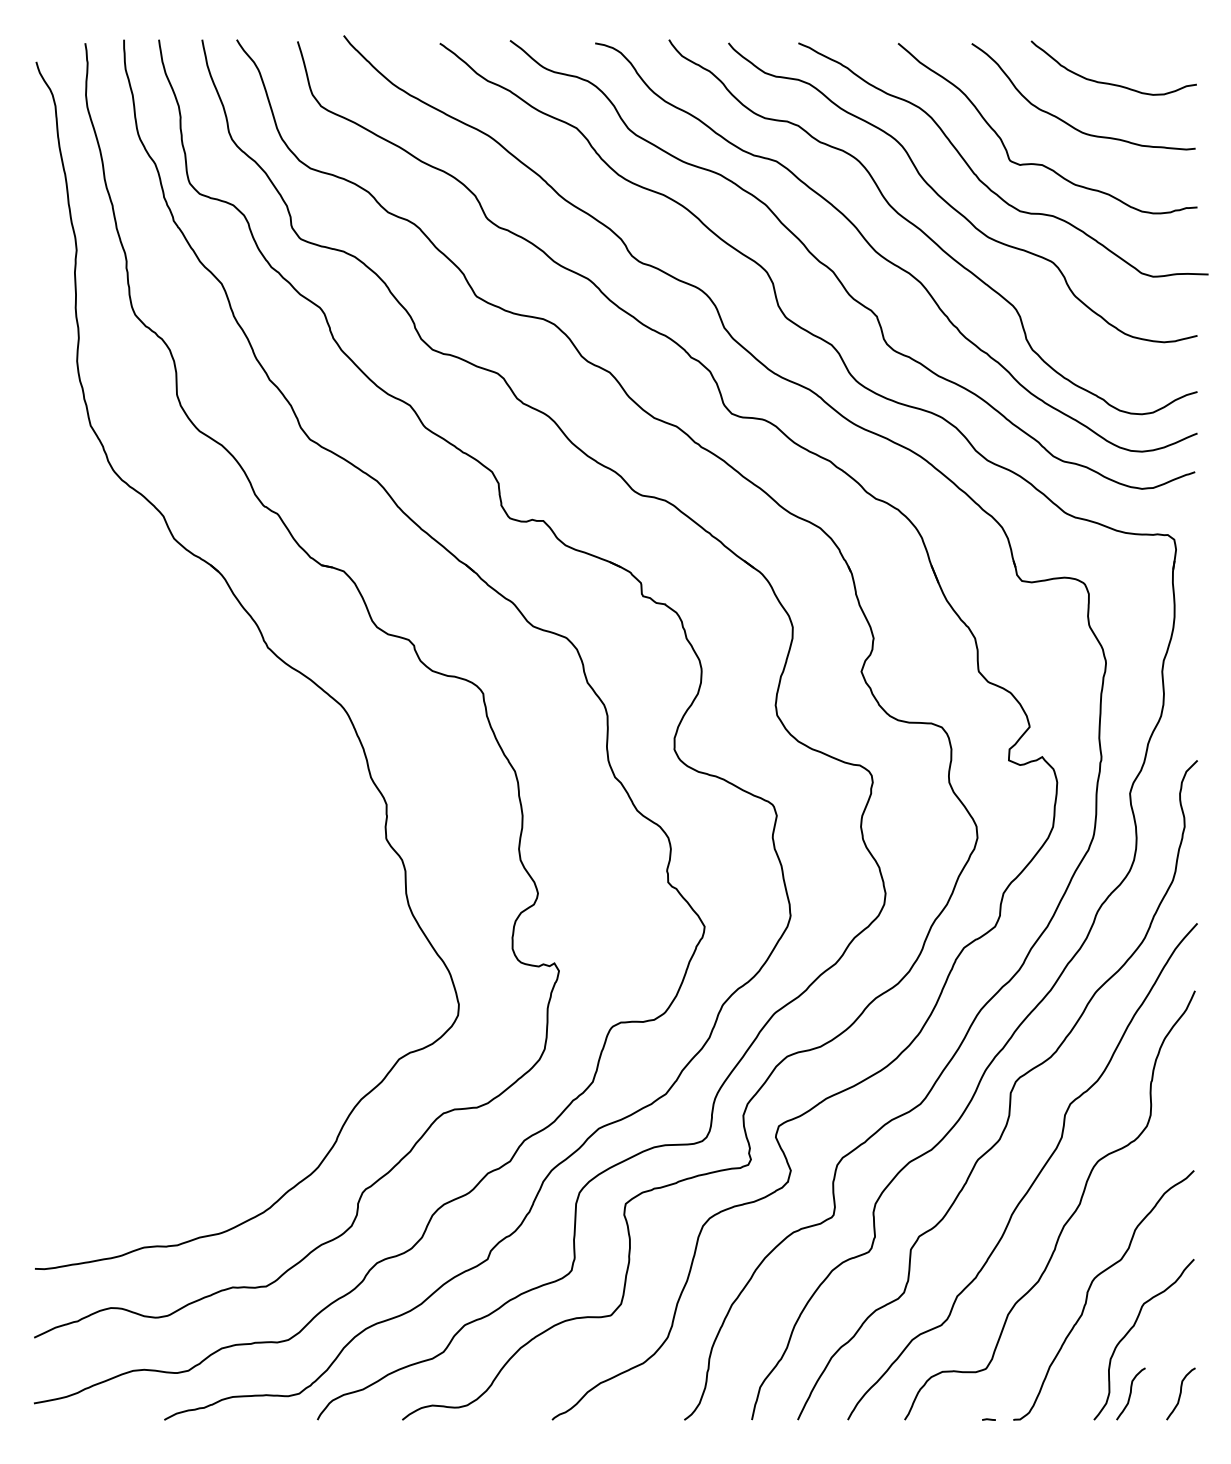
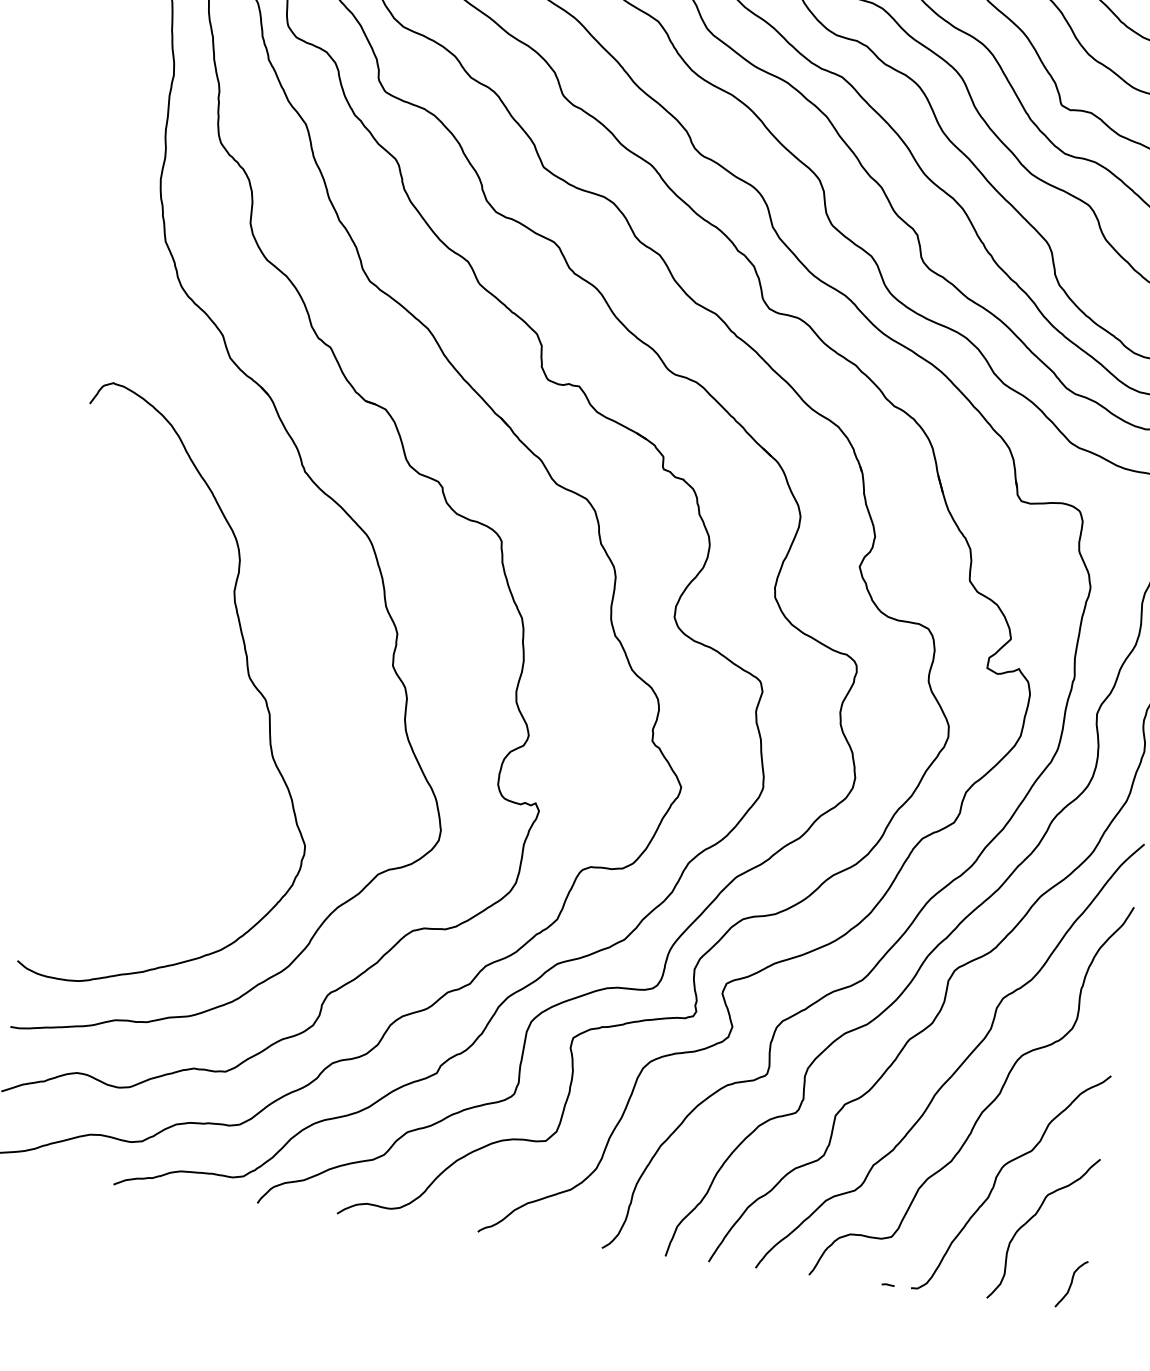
curve: (235, 868) -> (247, 675), added
curve: (1130, 1393) -> (1024, 1277), removed

